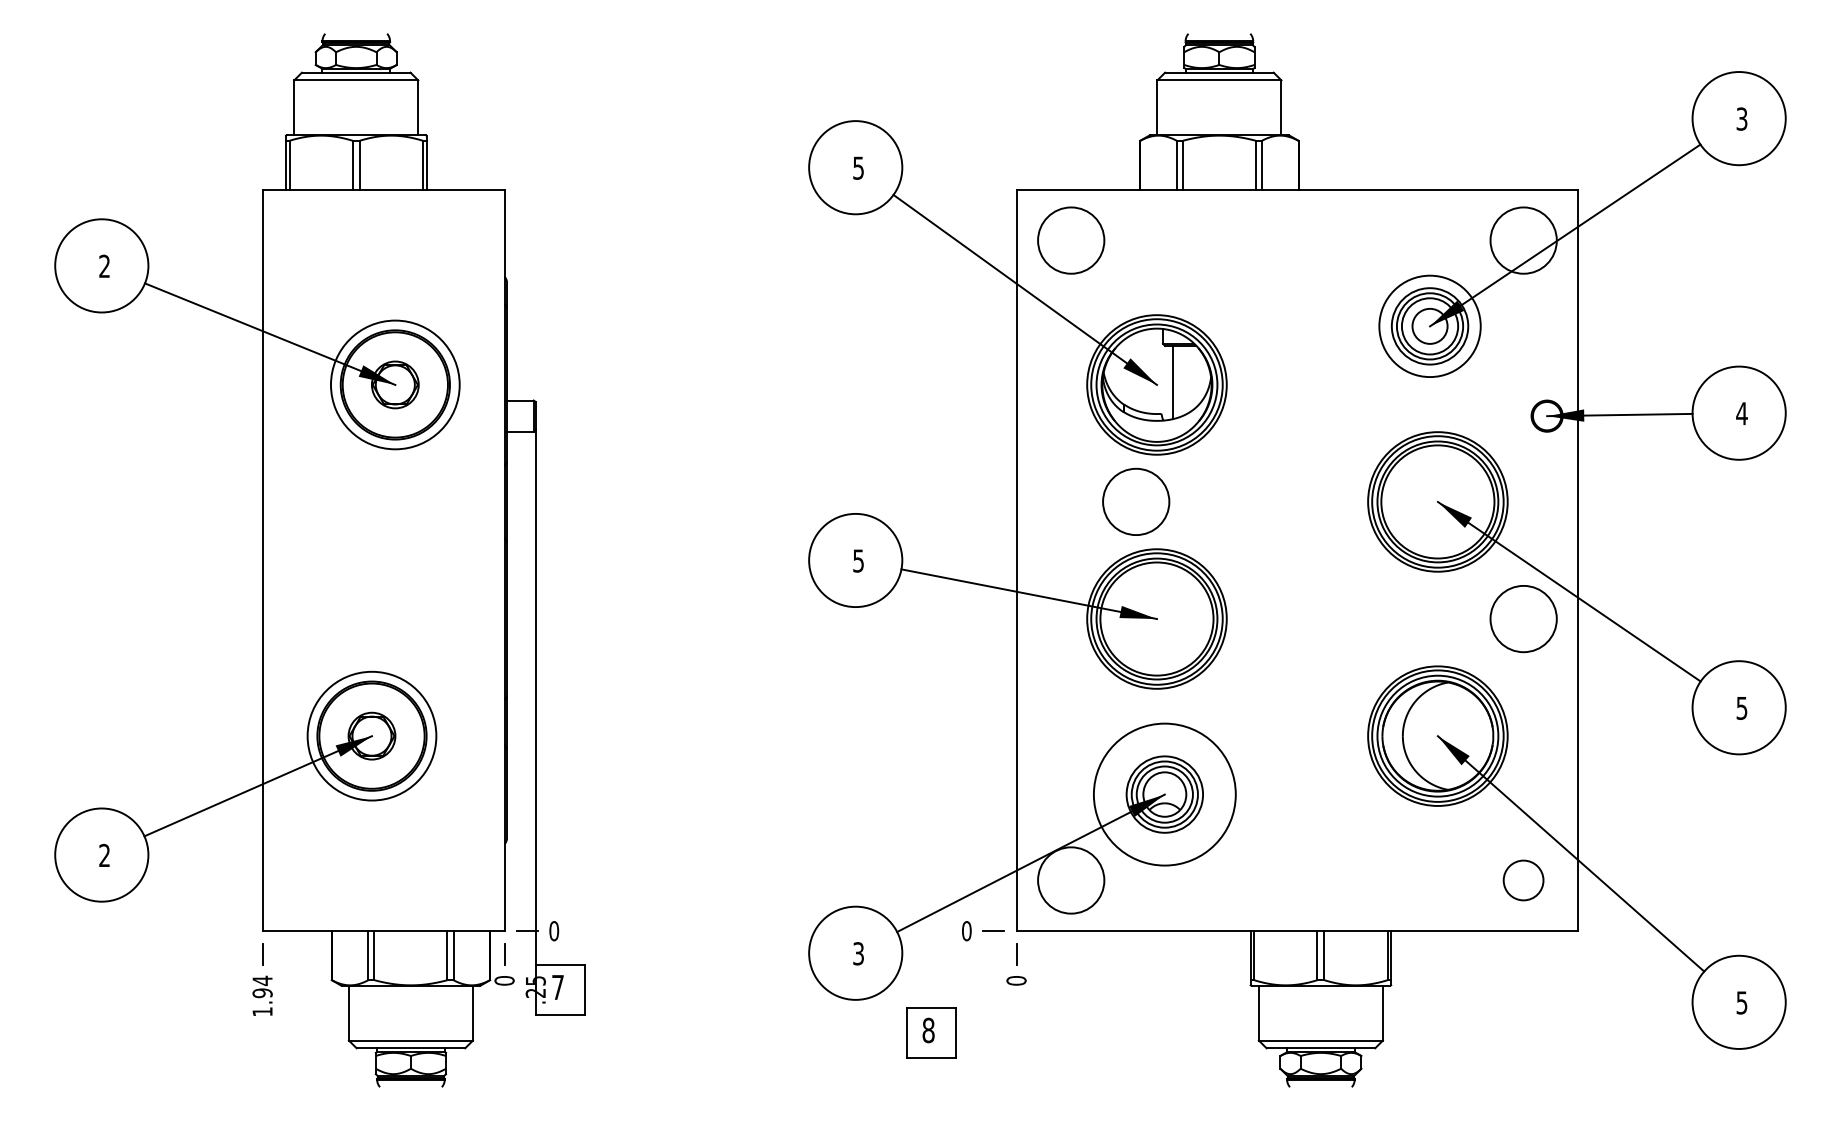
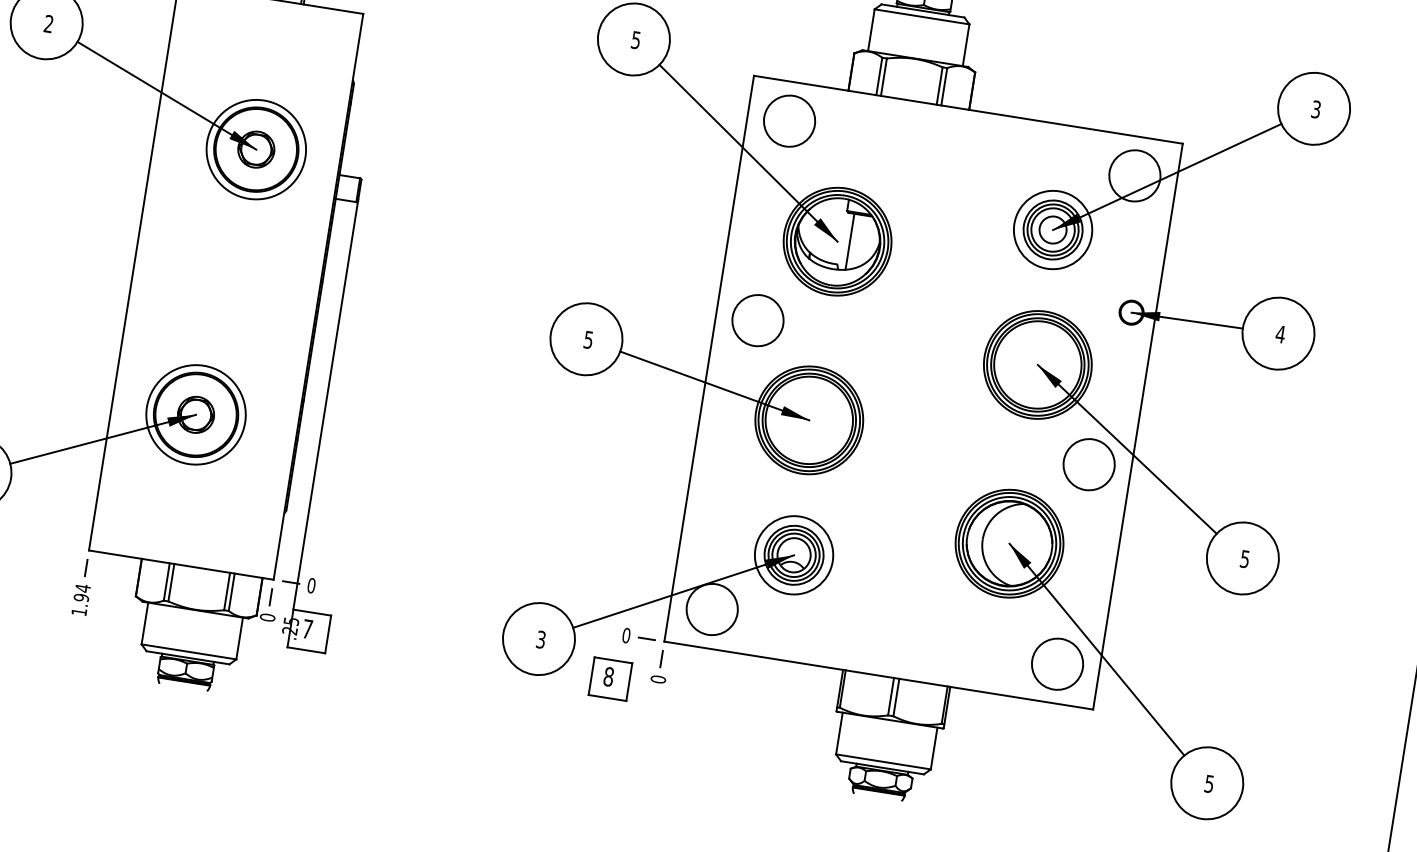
circle: (1136, 501) -> (758, 320), moved
circle: (1164, 794) -> (793, 555), size x0.71
circle: (1523, 880) -> (1057, 664), size x1.67
part: (931, 1032) -> (610, 678), moved

